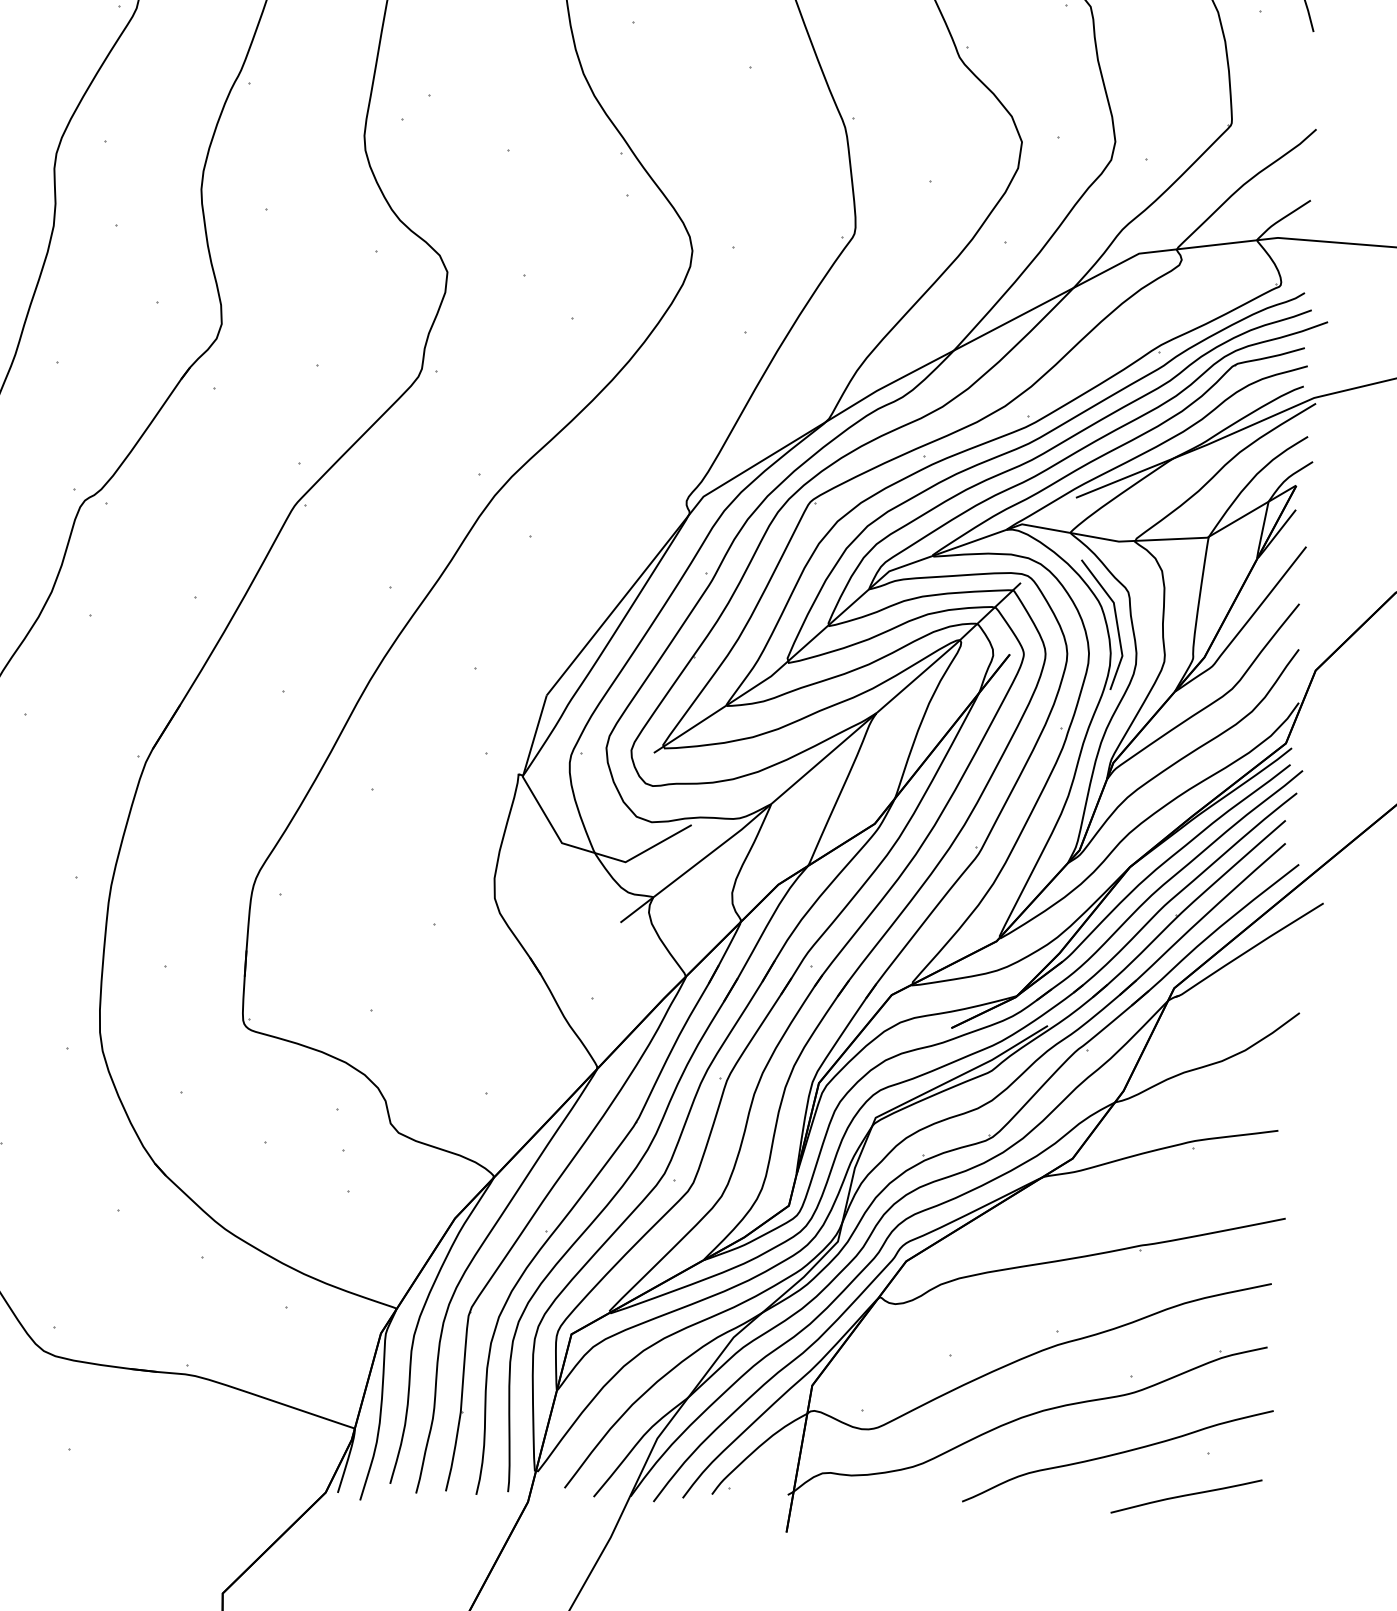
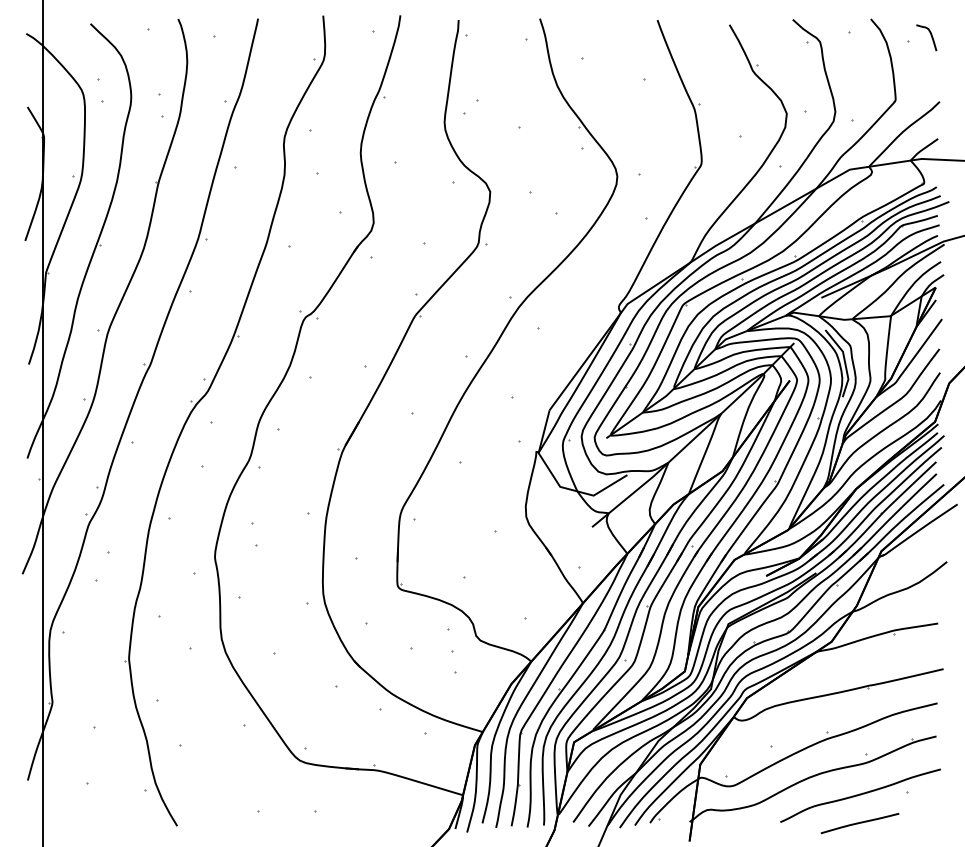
curve: (1185, 1496) -> (859, 823), moved

